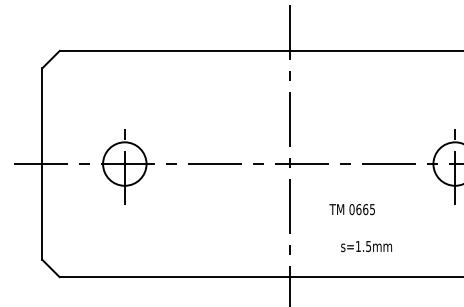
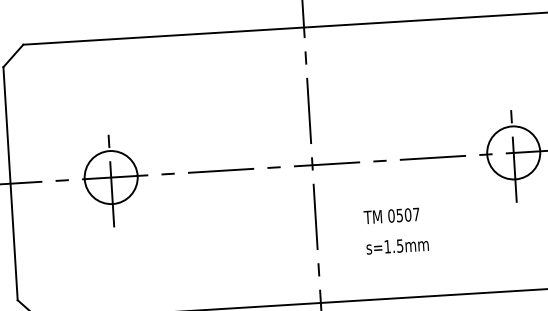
text: (365, 209) -> (407, 214), 0665 -> 0507
text: (366, 246) -> (397, 246), moved

